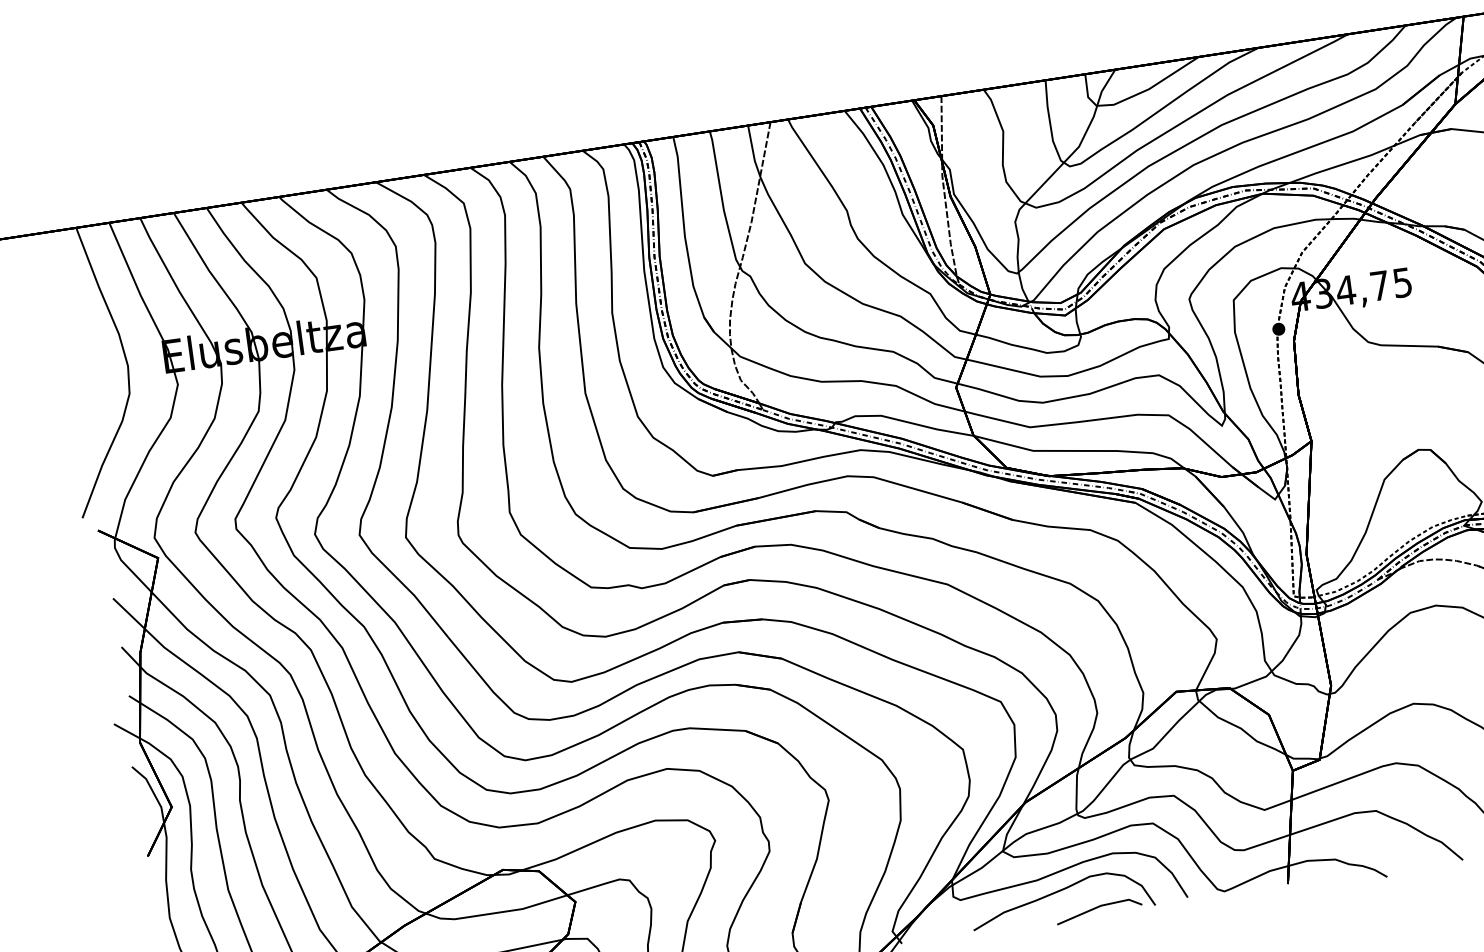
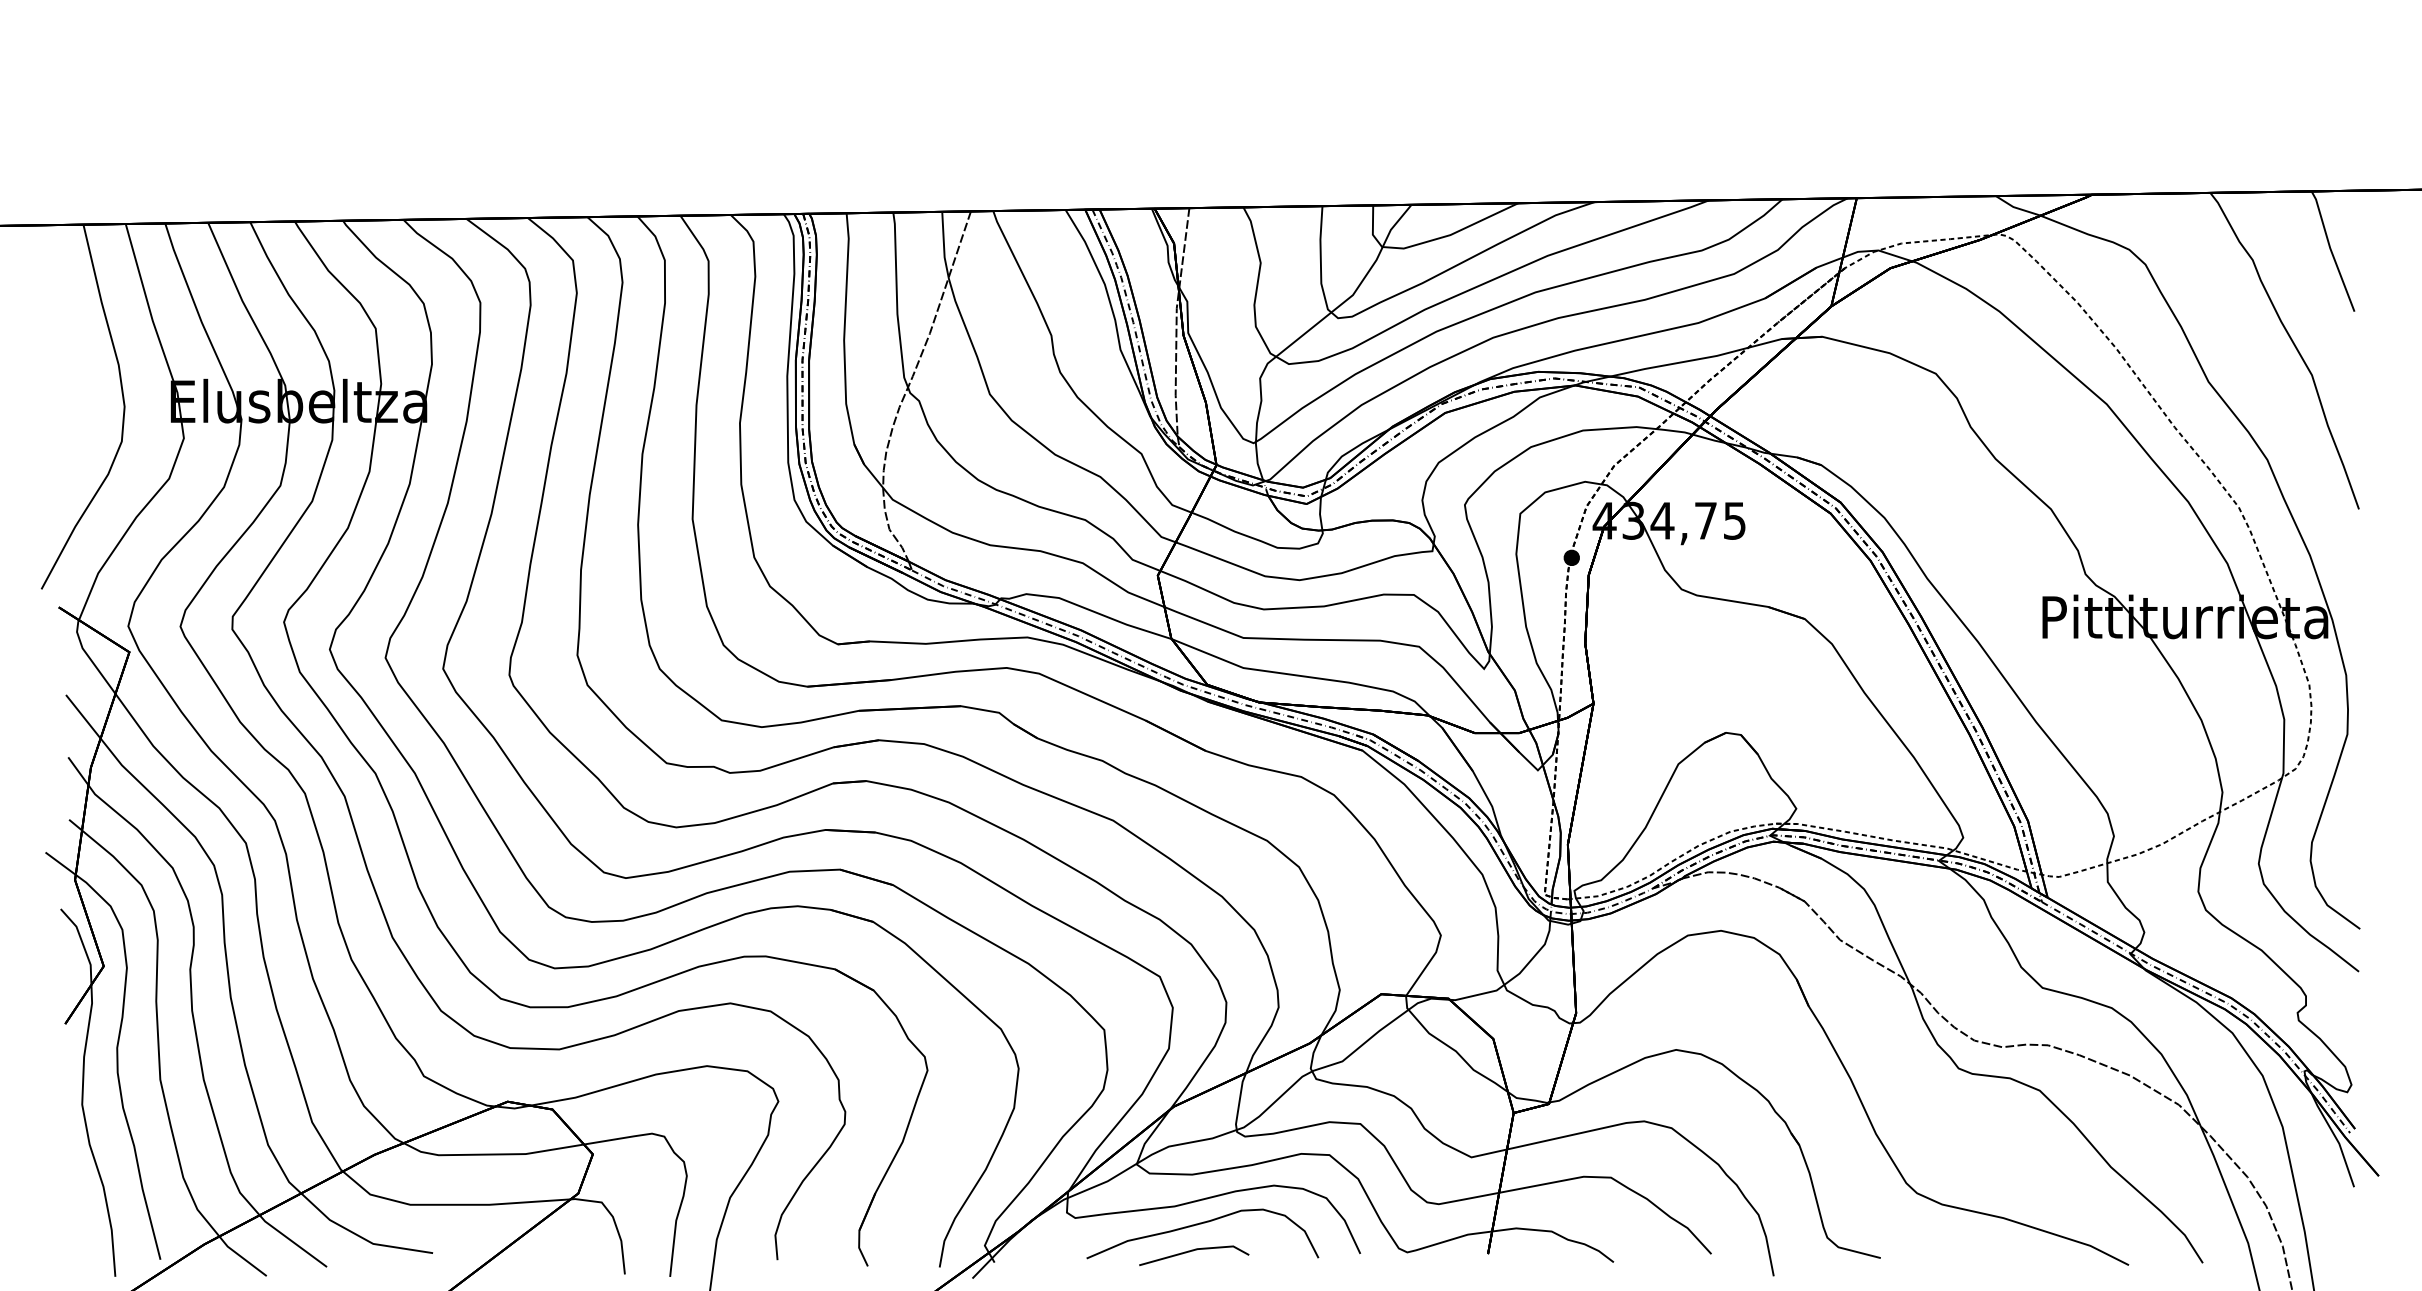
line: (1098, 907) -> (1193, 1251), moved

